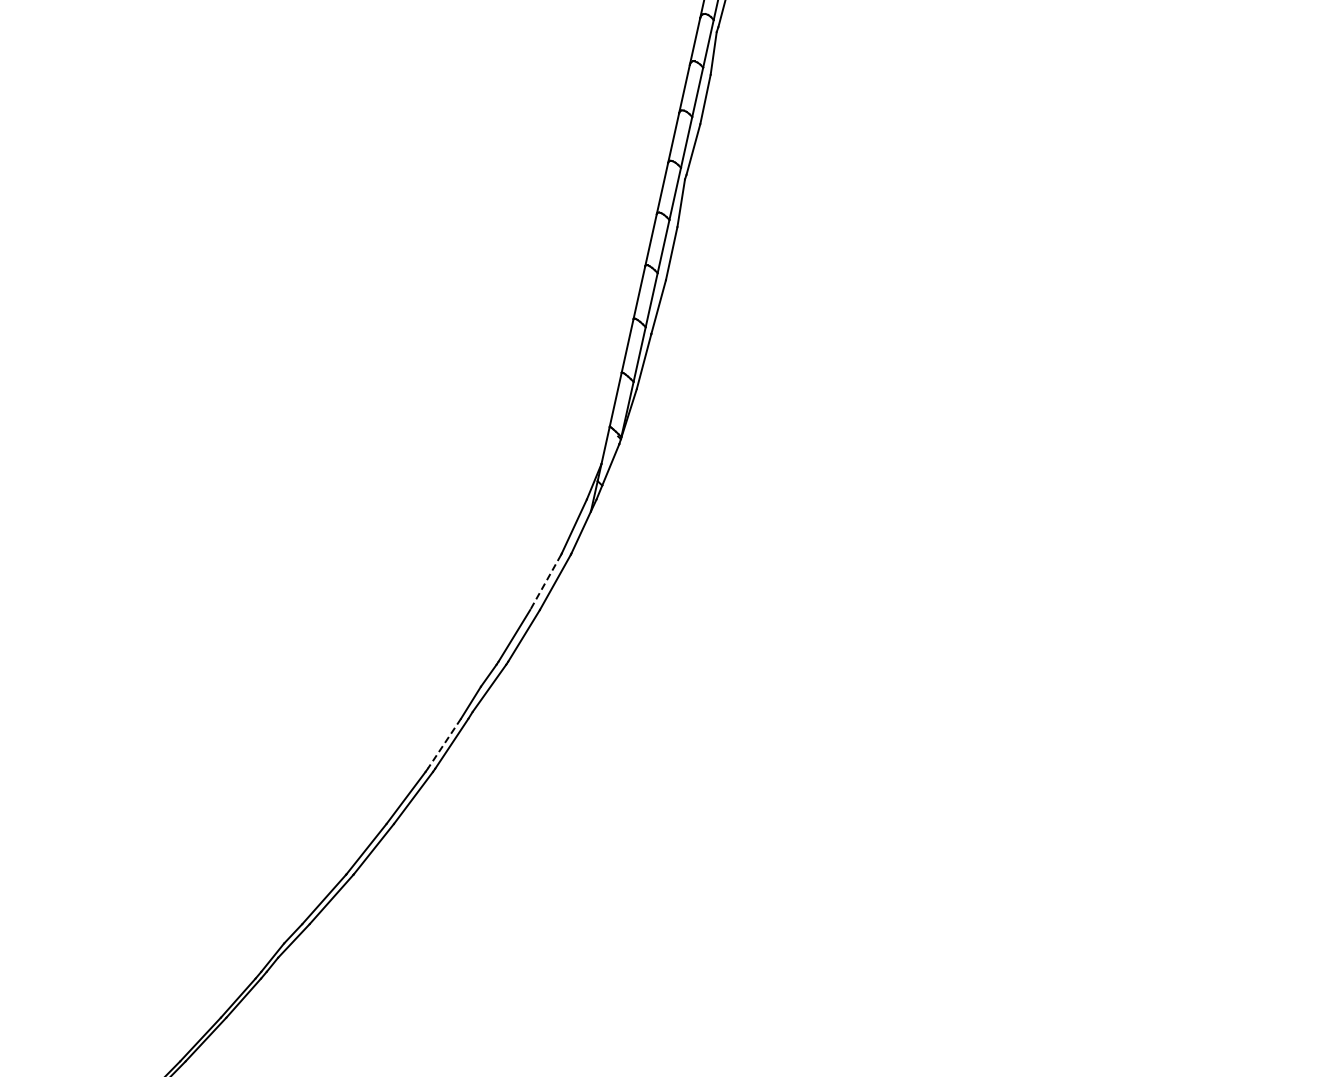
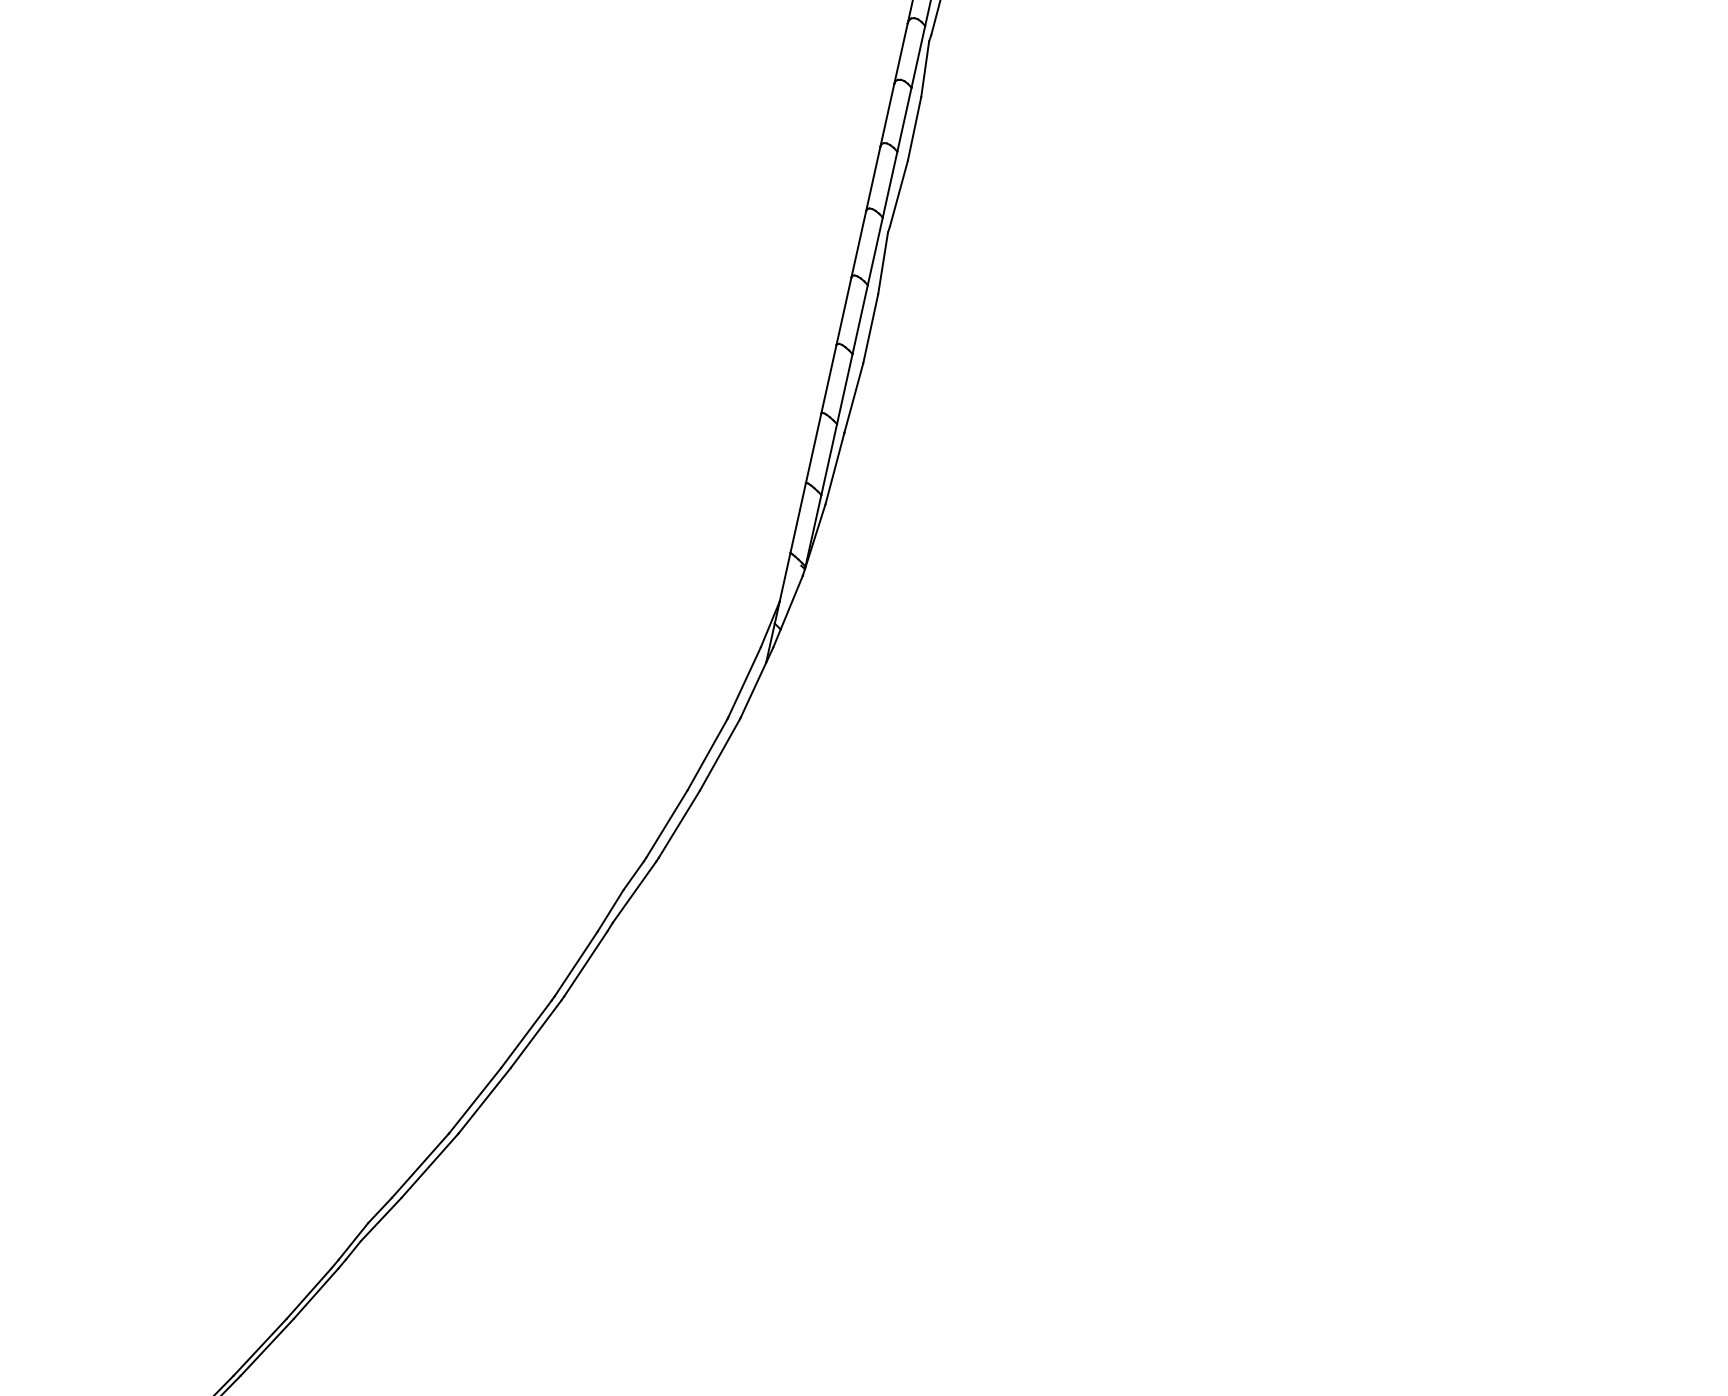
line: (545, 582) -> (707, 755), dashed -> solid
line: (444, 744) -> (576, 965), dashed -> solid

